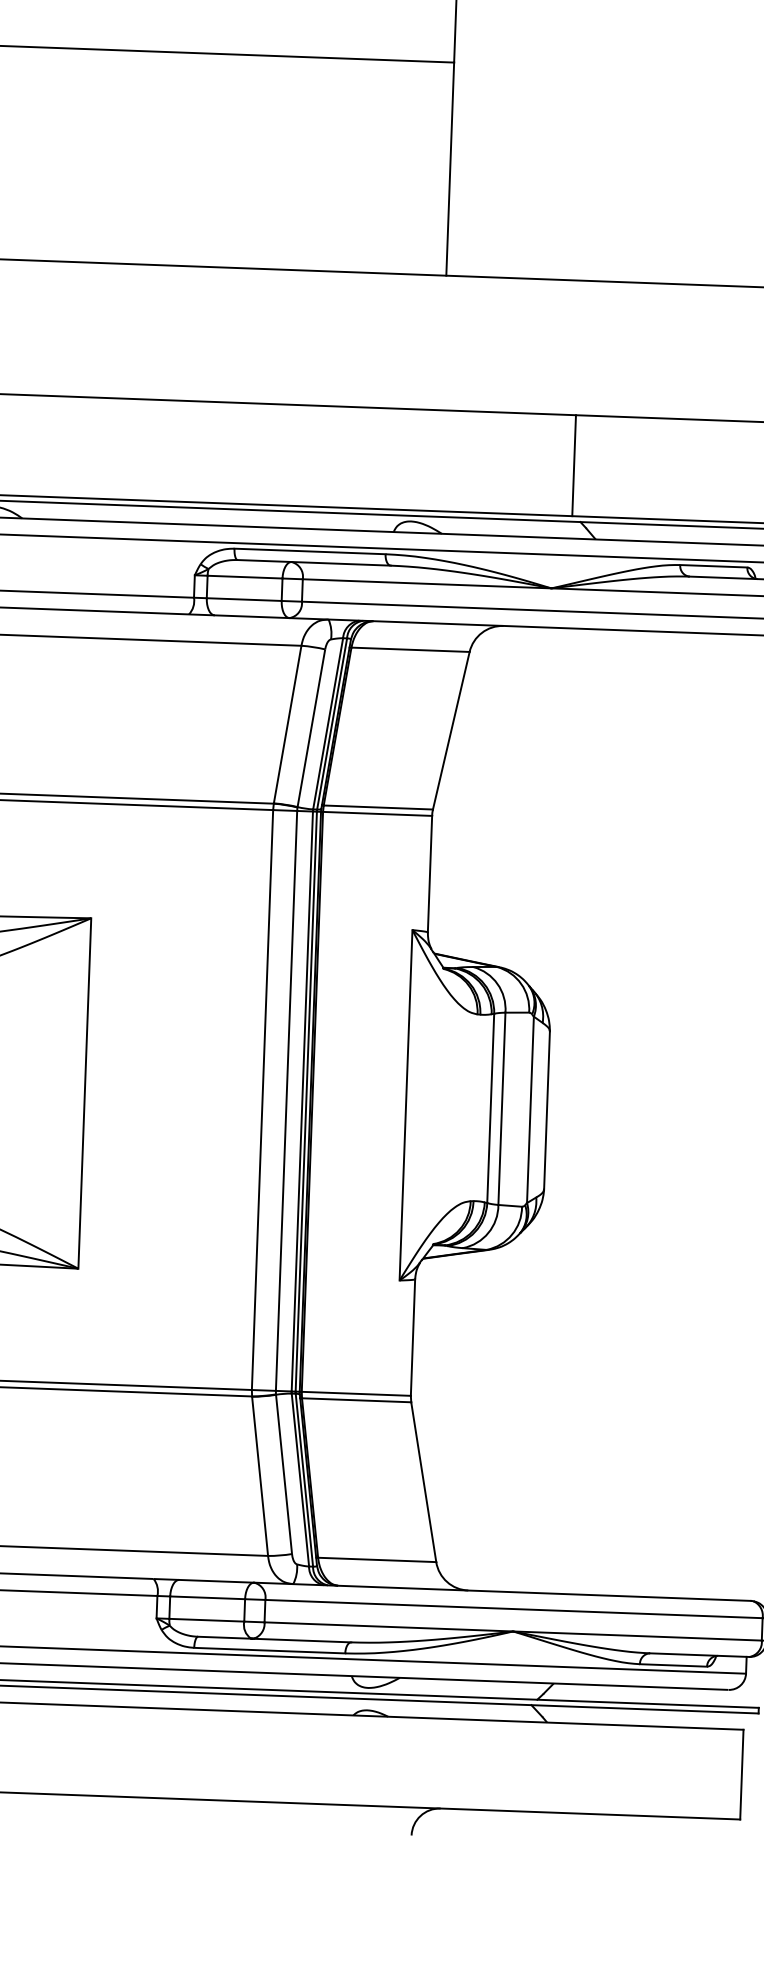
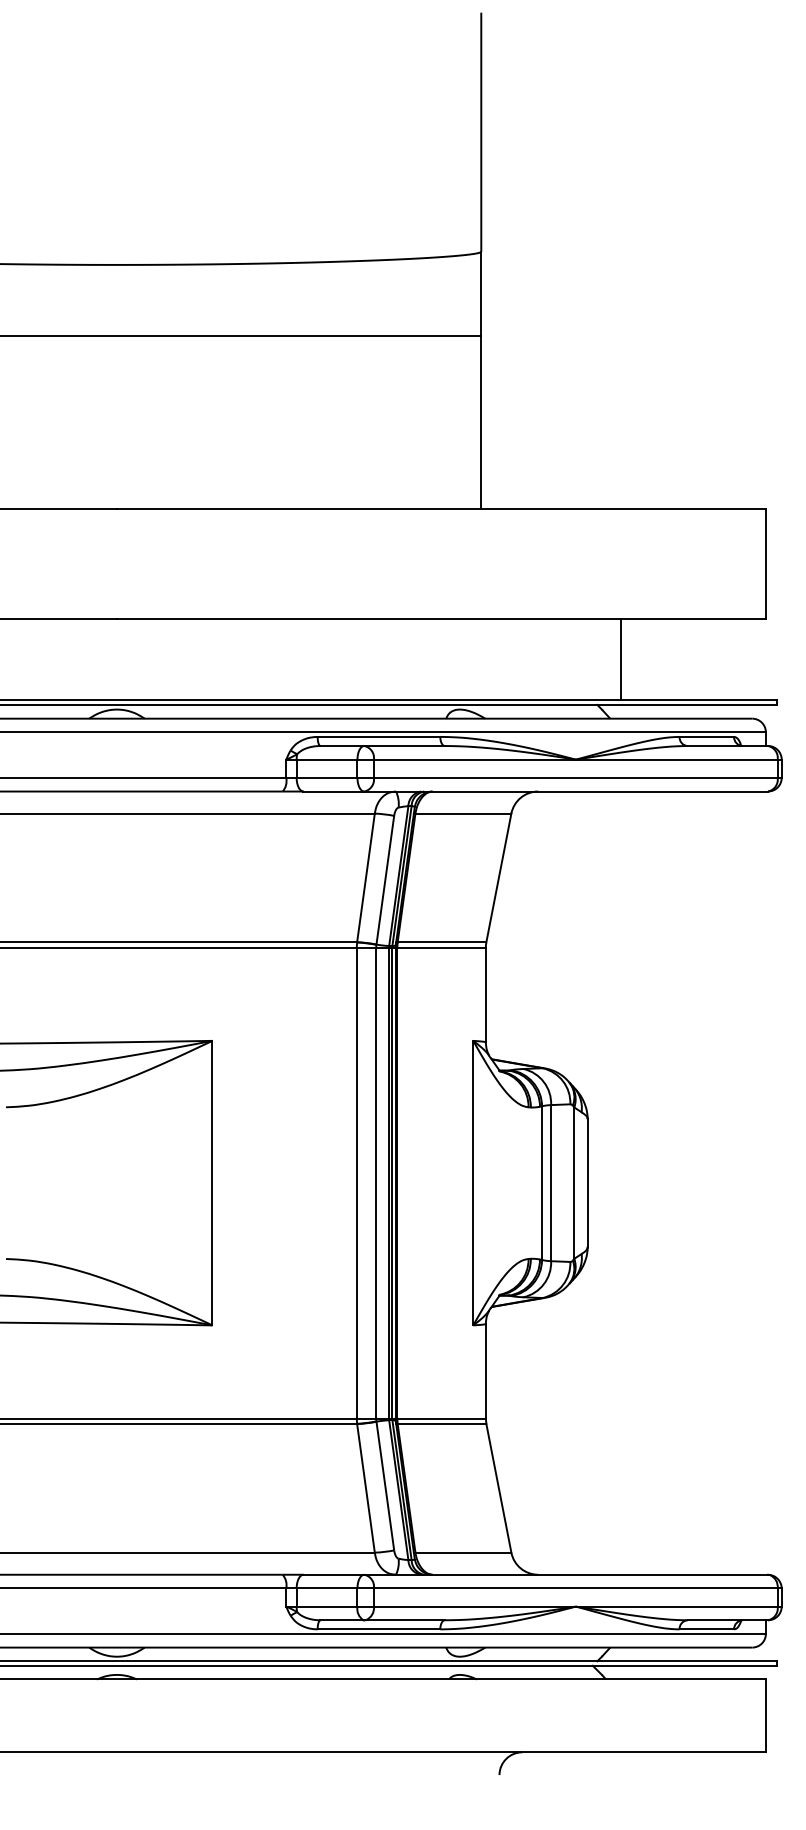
line: (574, 465) -> (620, 659), moved

